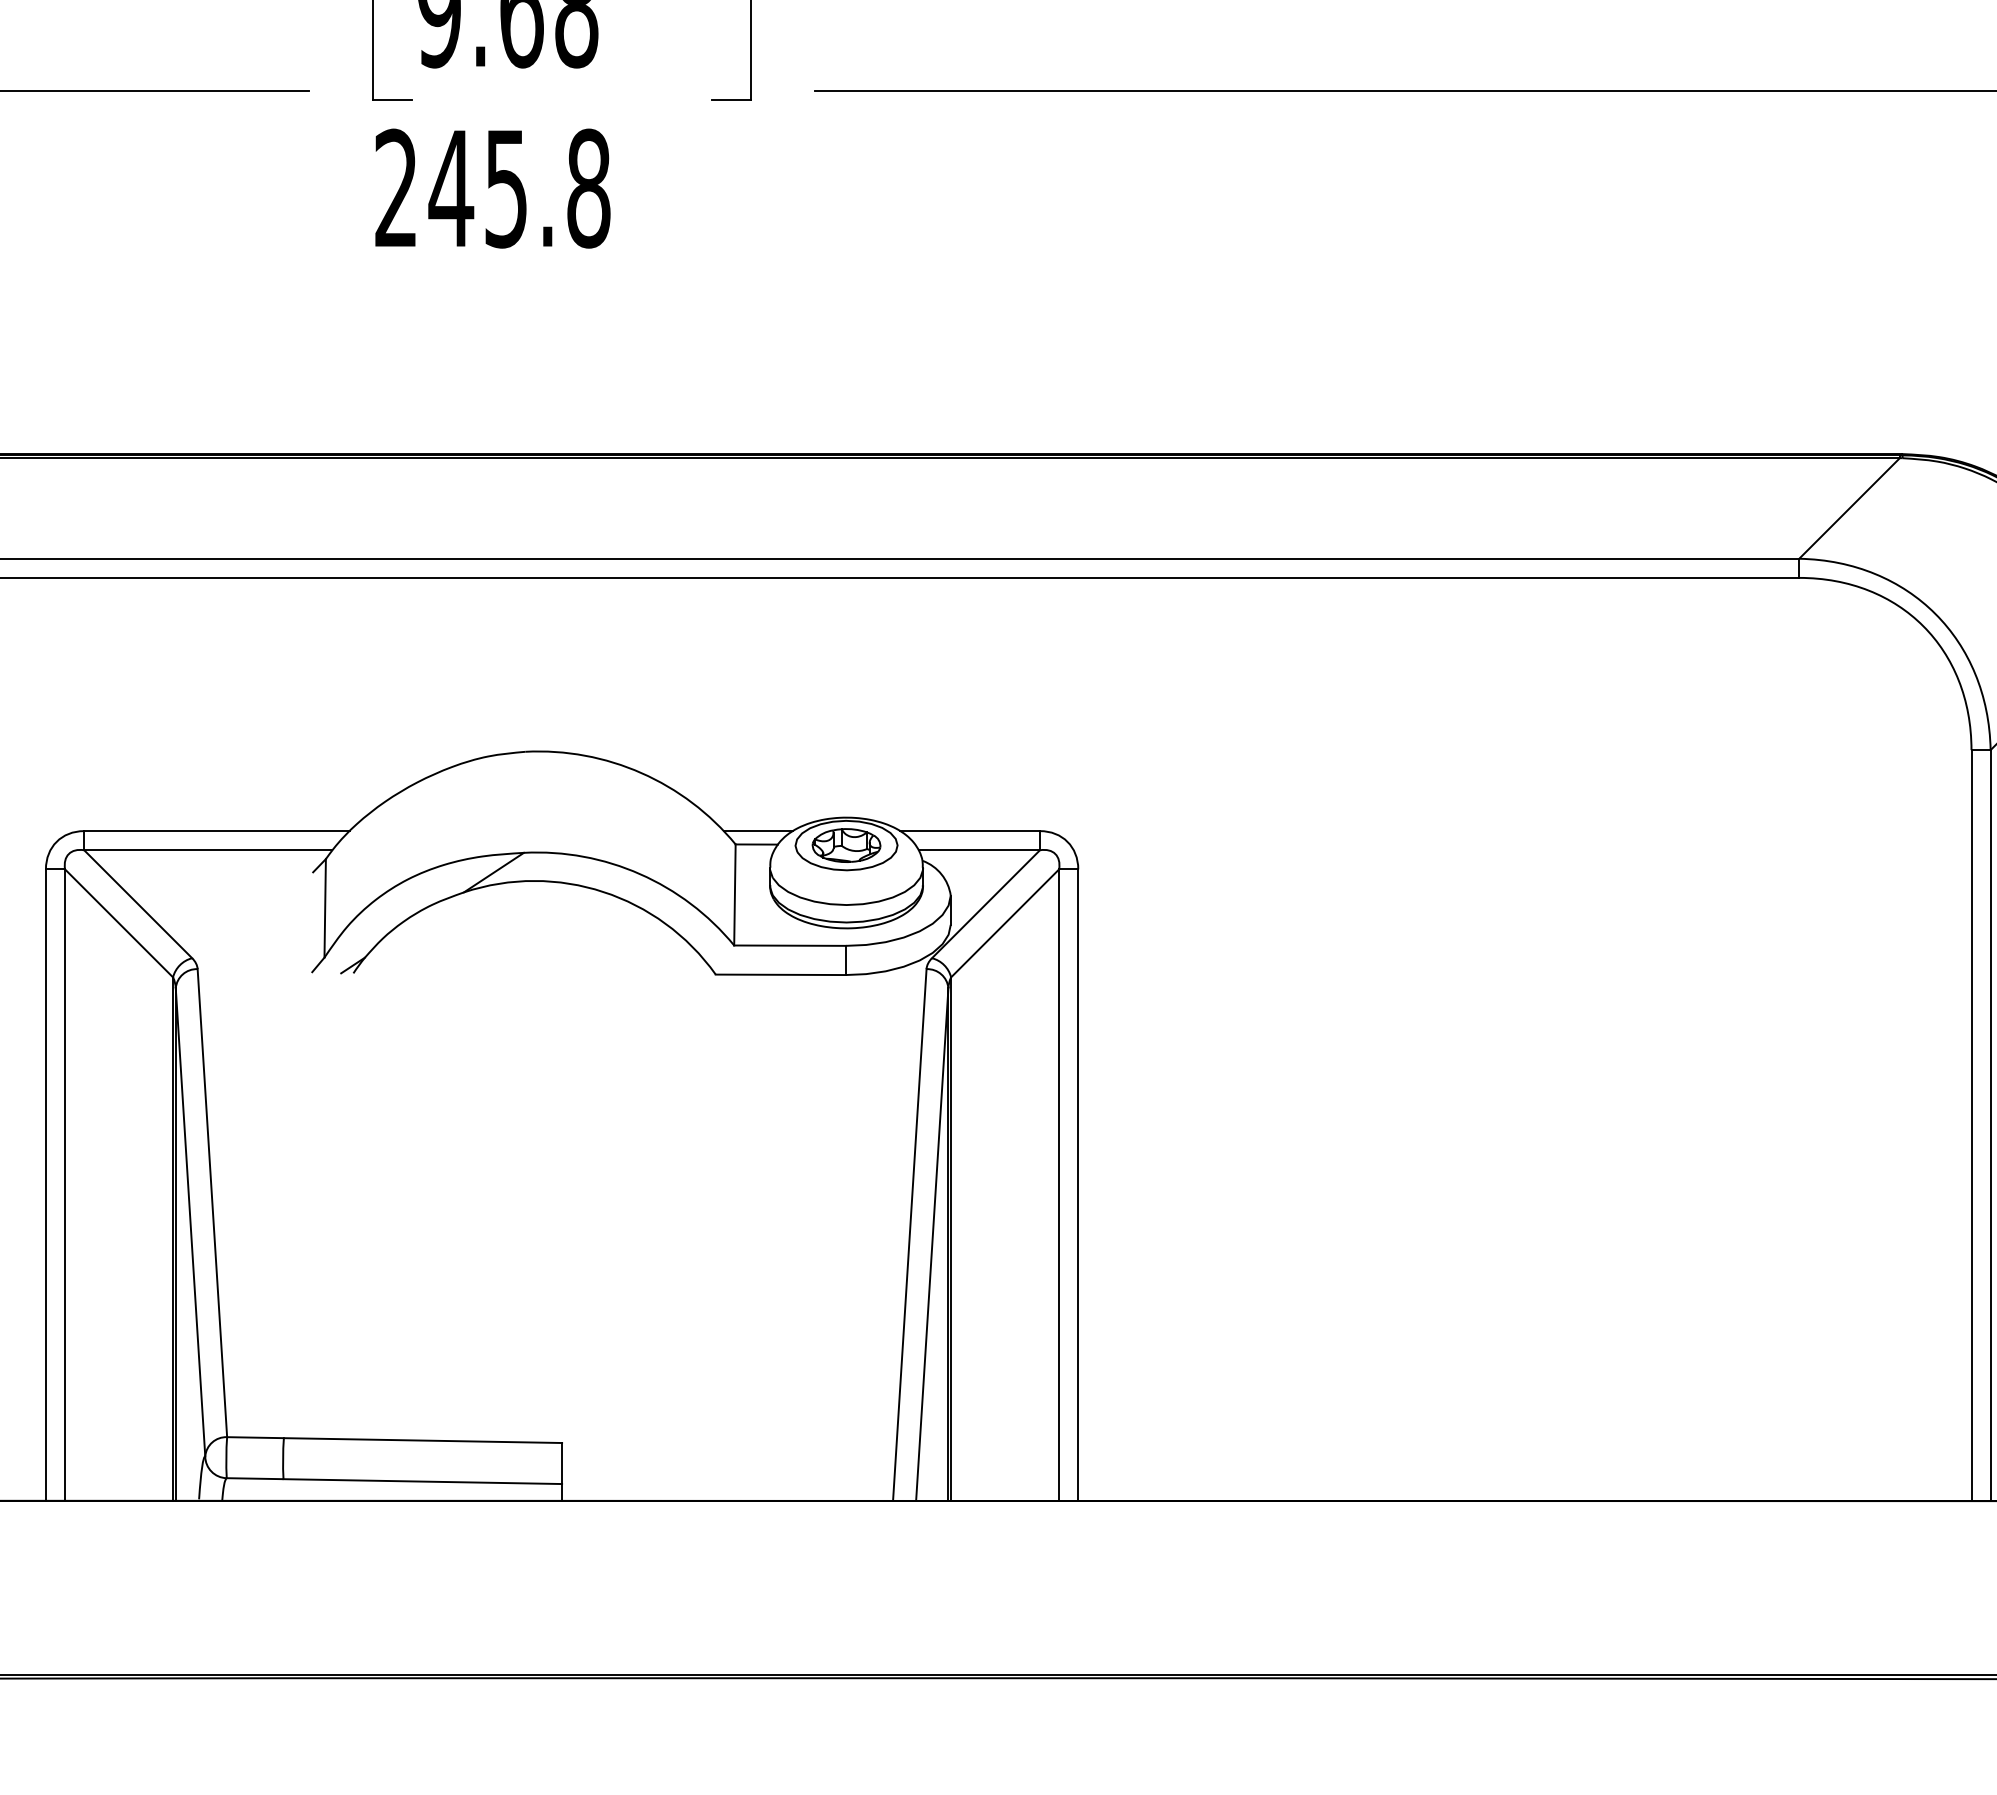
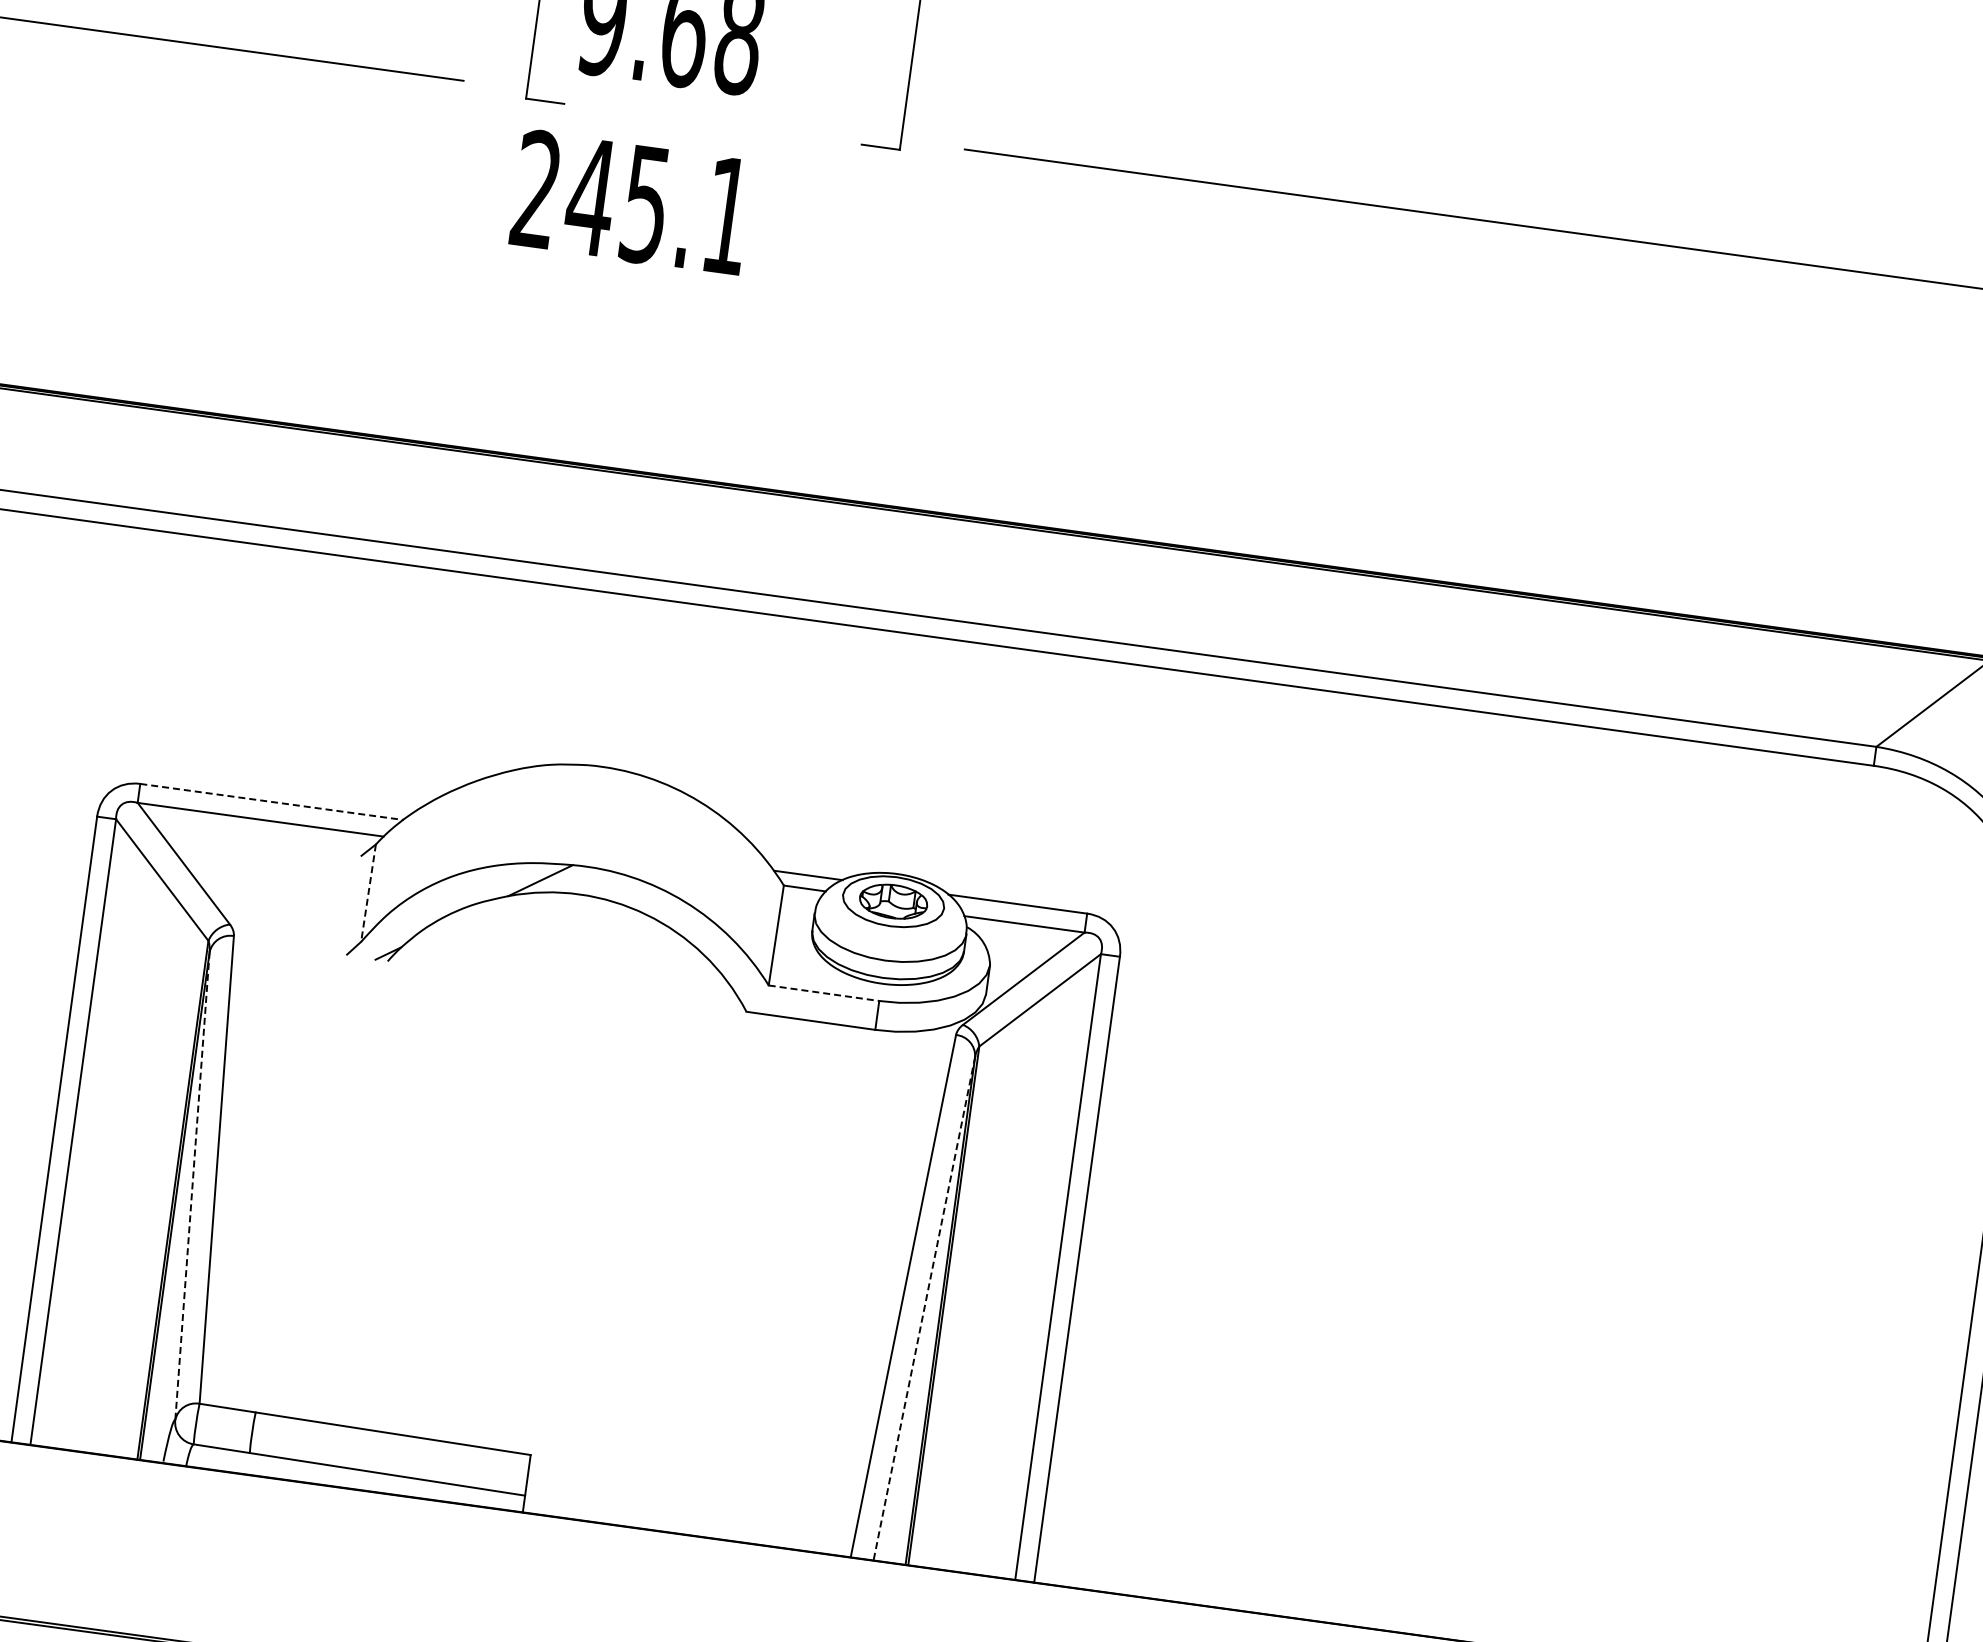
text: (588, 188) -> (727, 215), 245.8 -> 245.1
line: (217, 831) -> (272, 802), solid -> dashed
line: (325, 908) -> (368, 893), solid -> dashed
line: (790, 945) -> (824, 993), solid -> dashed
line: (190, 1221) -> (192, 1185), solid -> dashed
line: (932, 1244) -> (924, 1308), solid -> dashed

